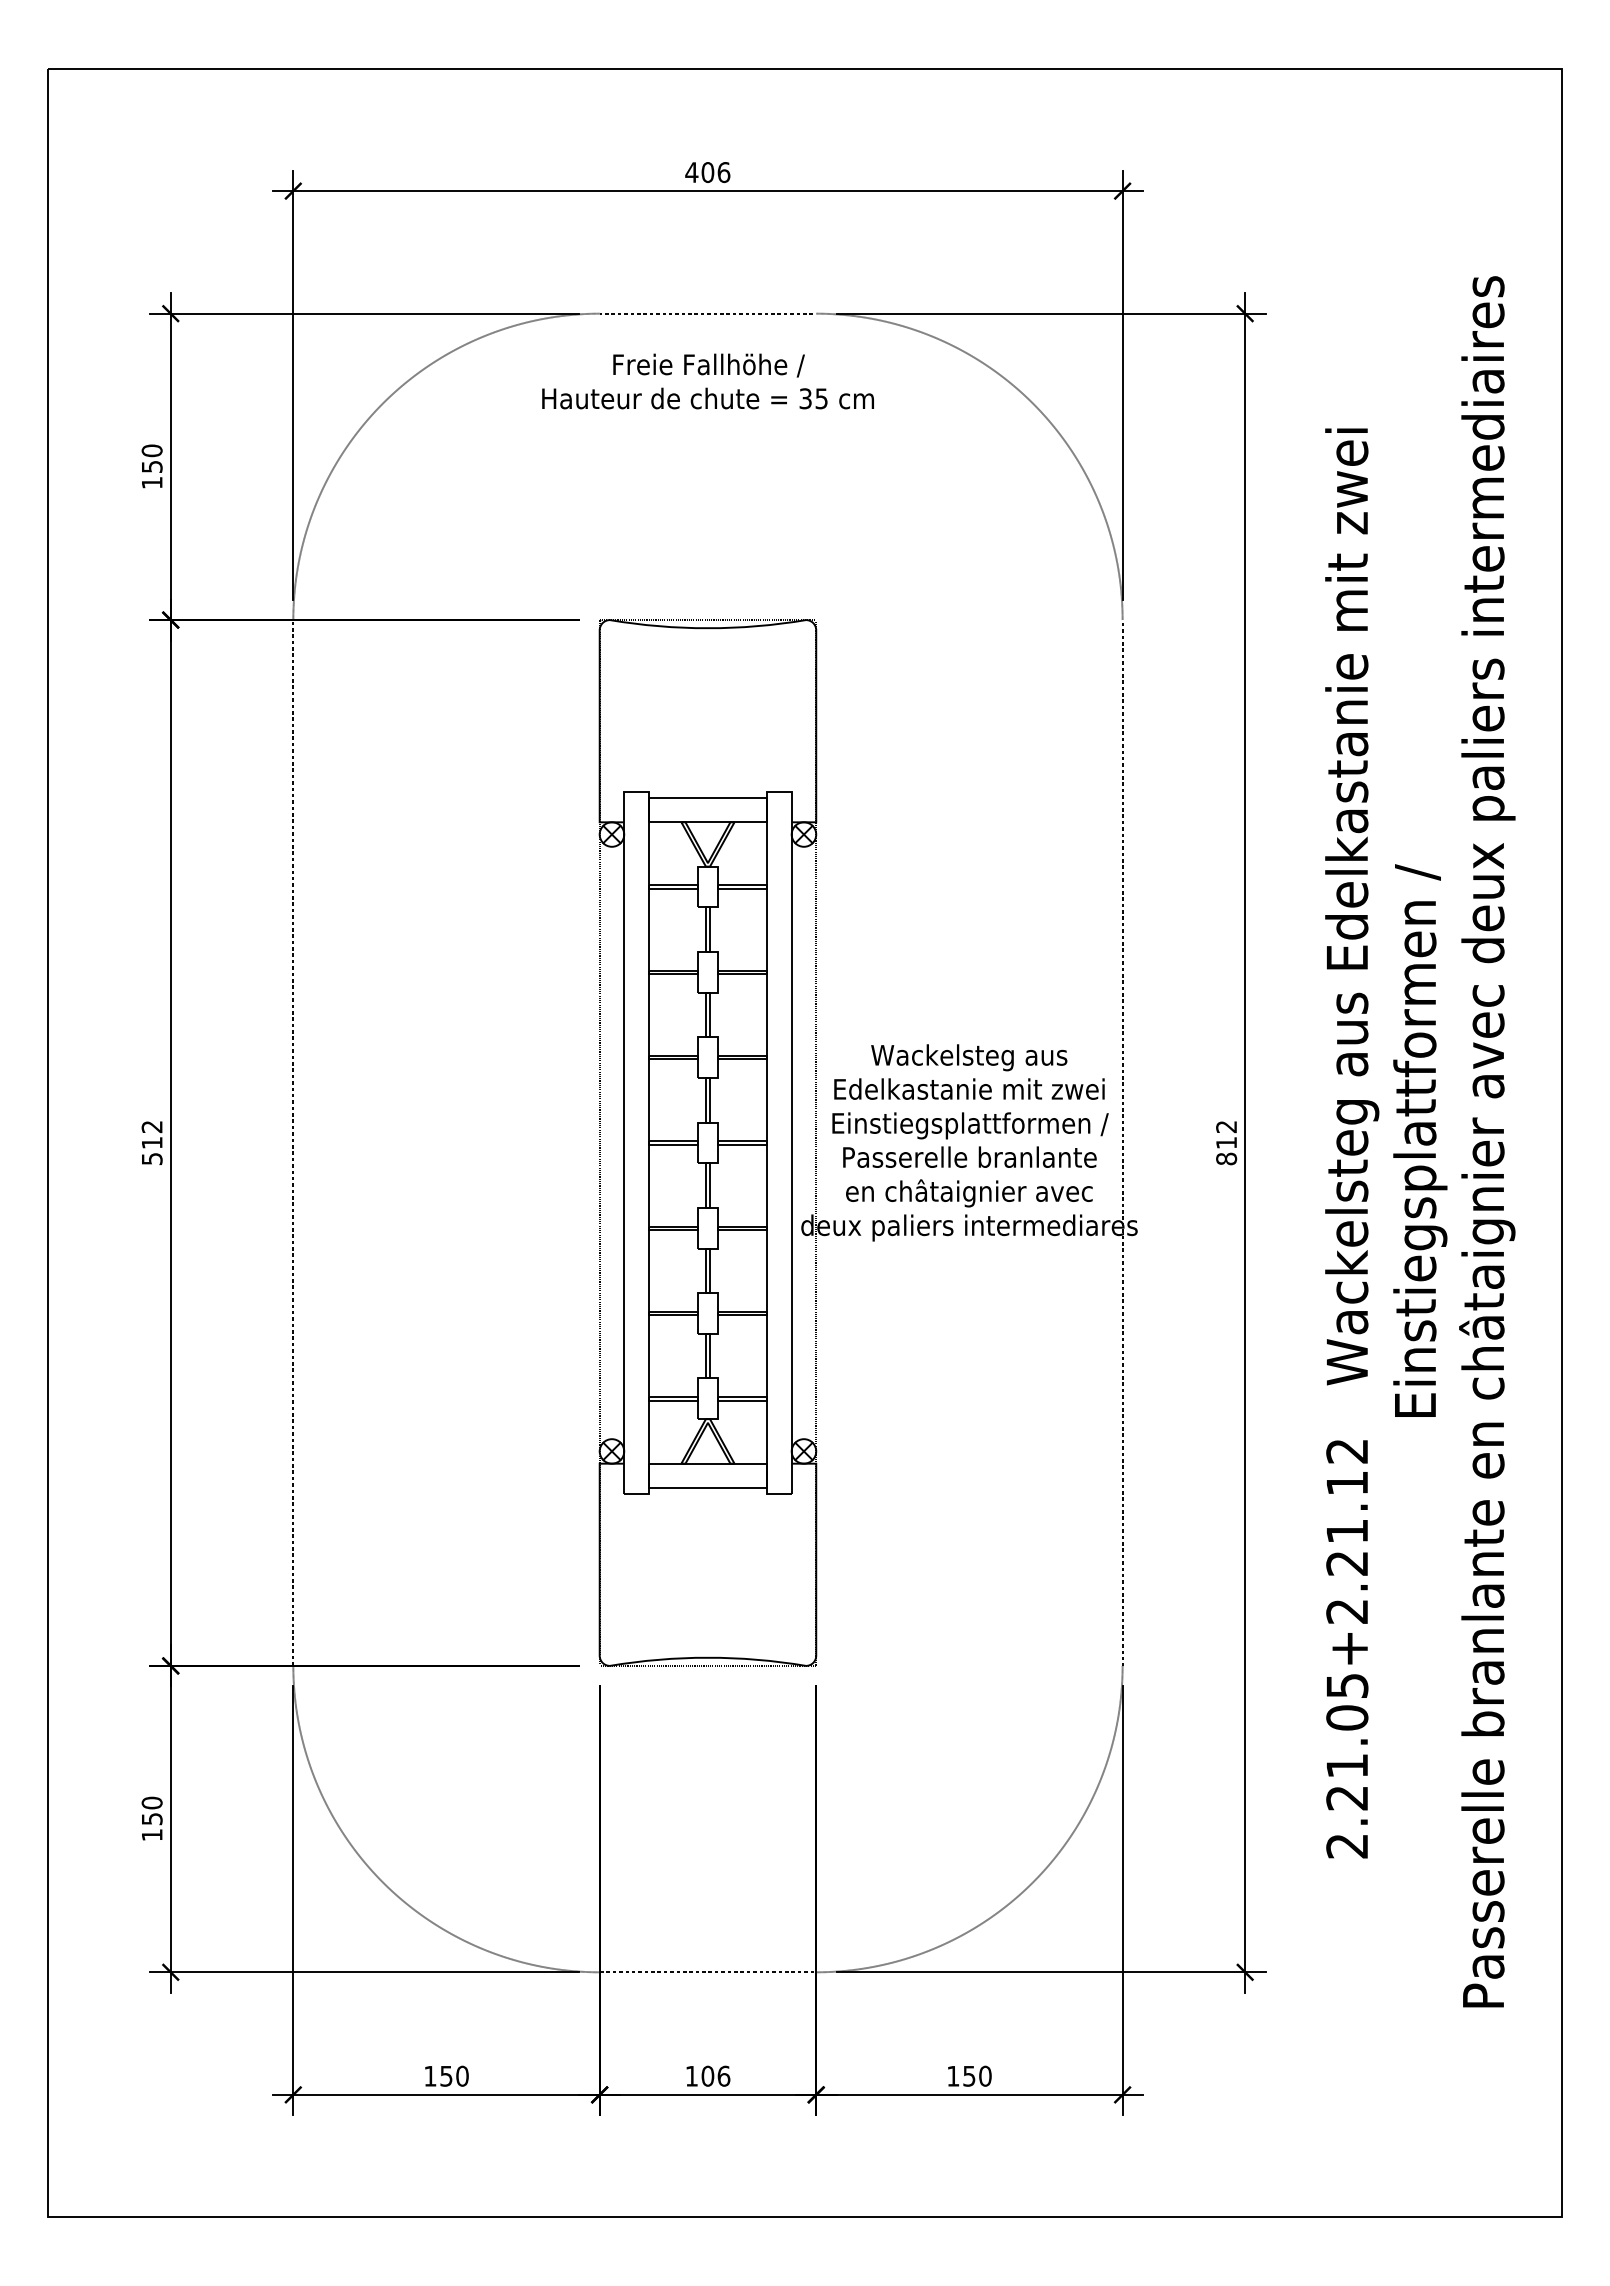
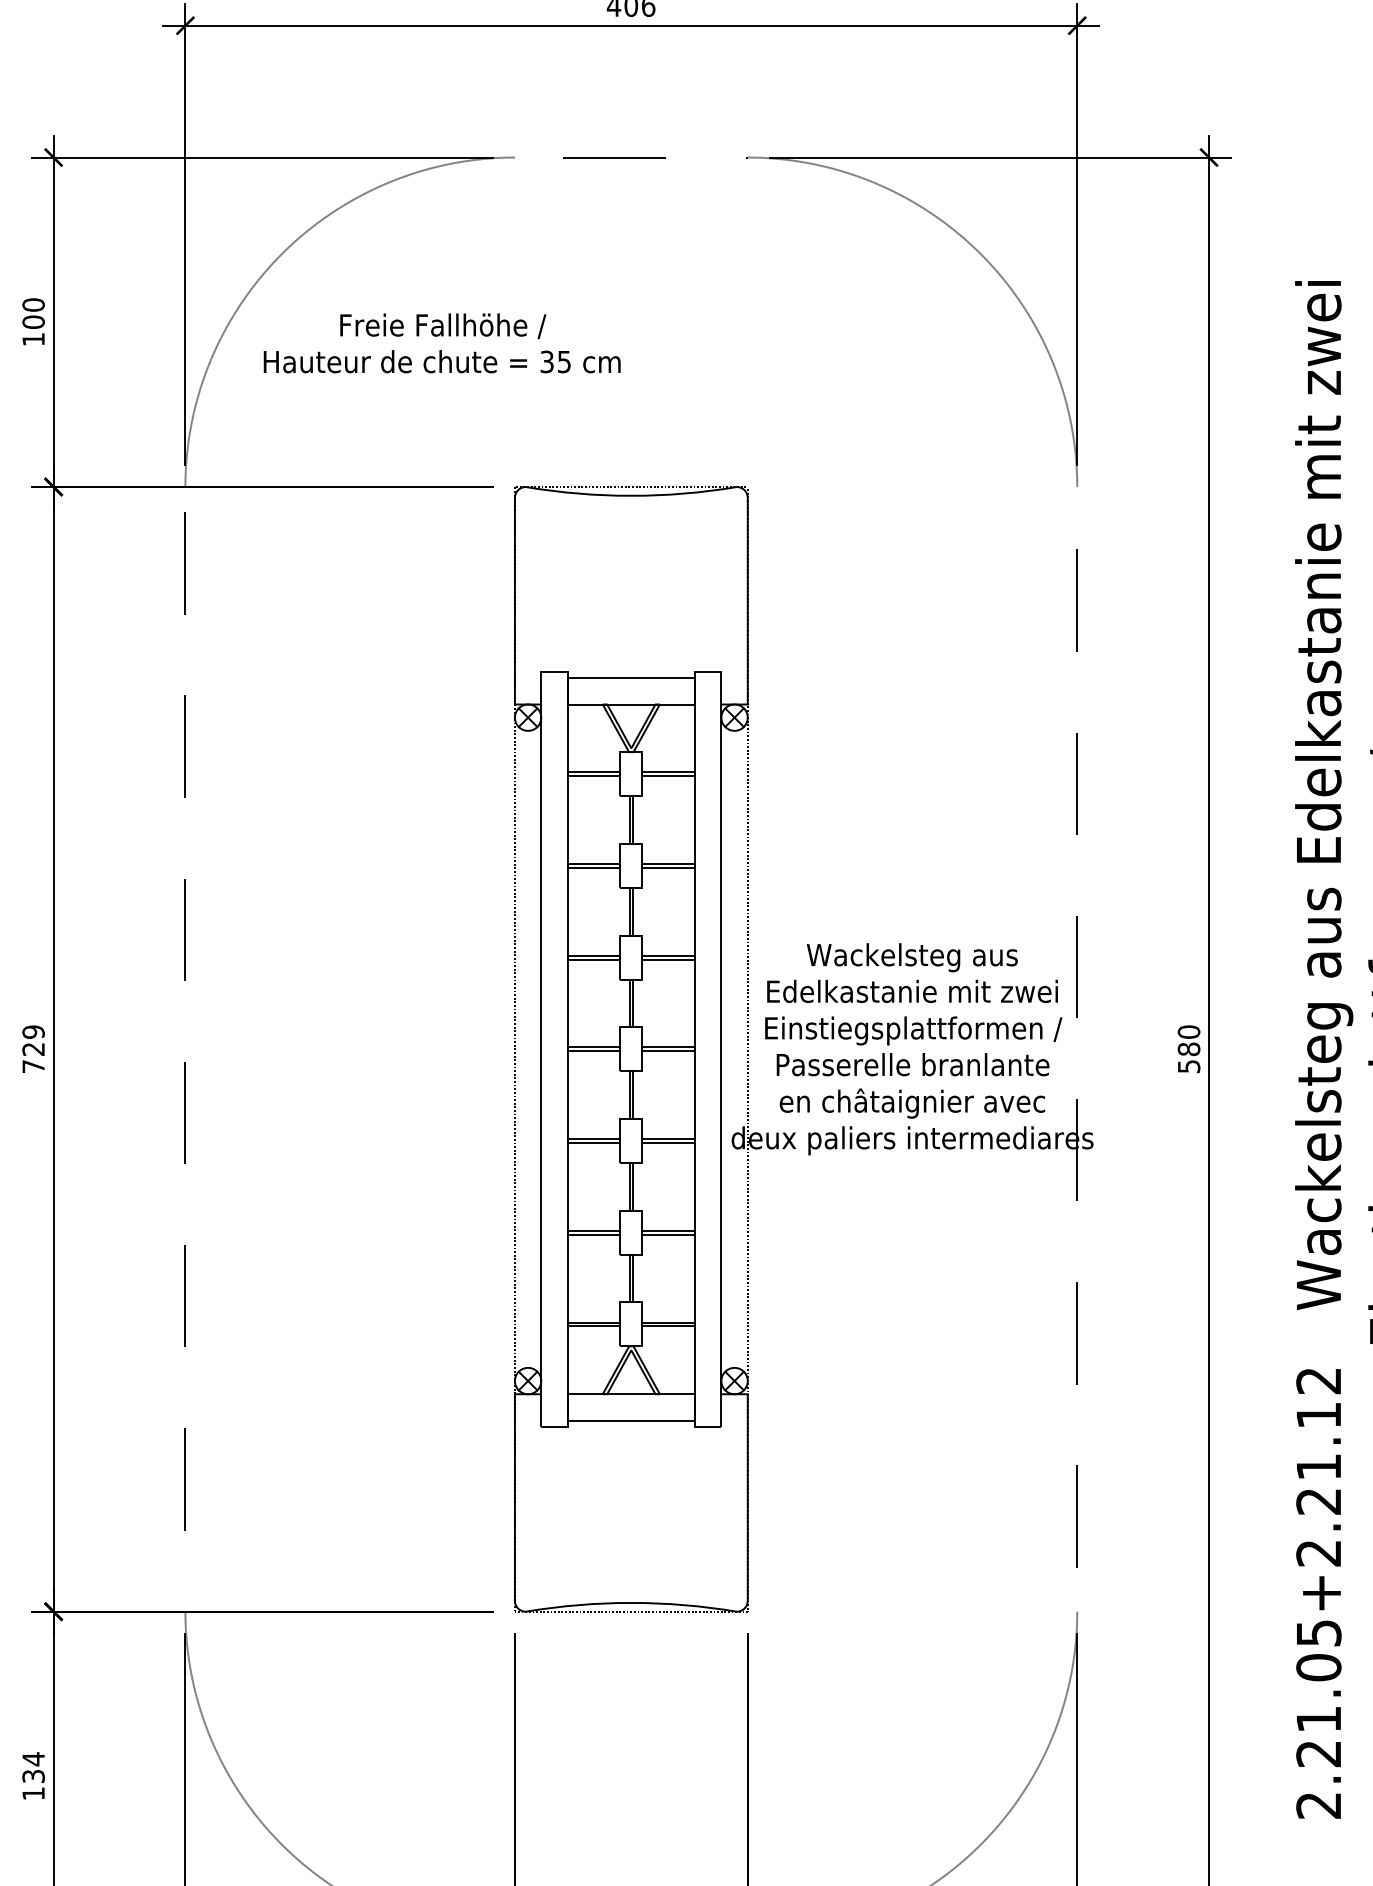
text: (707, 381) -> (441, 343), moved
text: (151, 466) -> (32, 321), 150 -> 100
text: (151, 1142) -> (32, 1048), 512 -> 729
text: (1226, 1142) -> (1188, 1048), 812 -> 580
text: (151, 1810) -> (32, 1767), 150 -> 134

